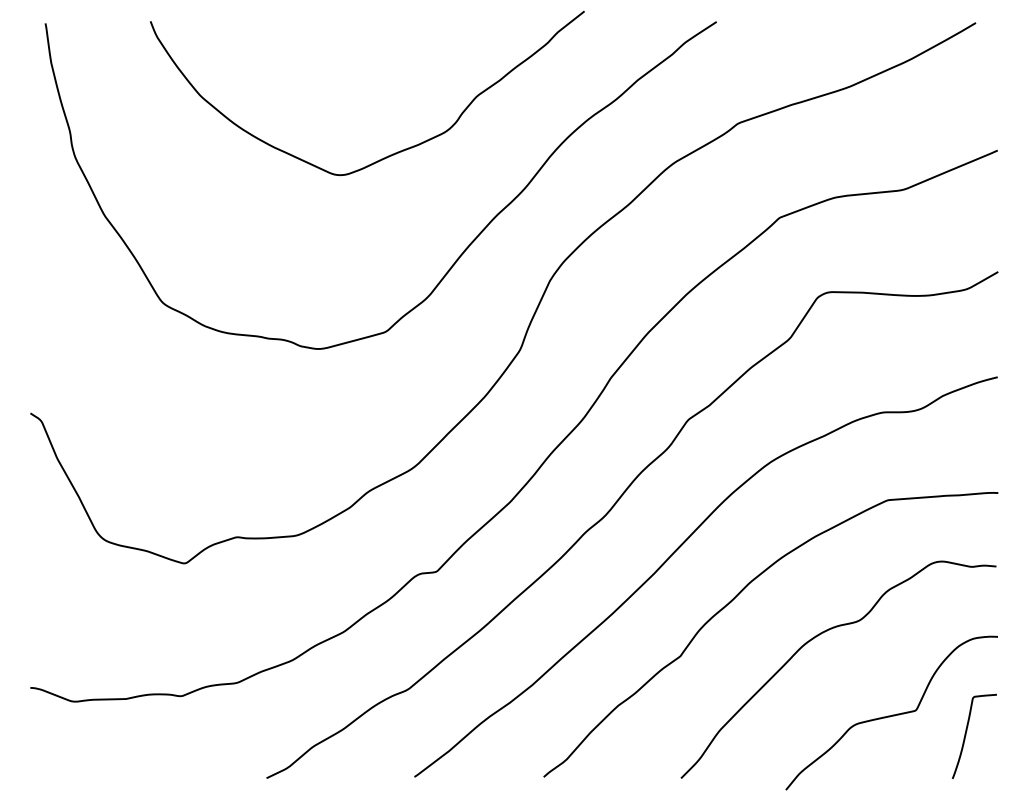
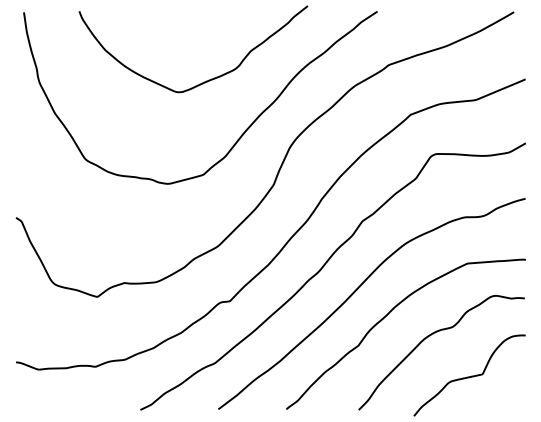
curve: (967, 735) -> (509, 387), removed

